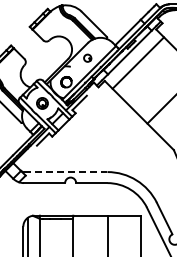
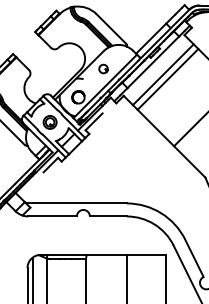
line: (142, 66) -> (168, 78), added
line: (65, 172) -> (77, 203), dashed -> solid

